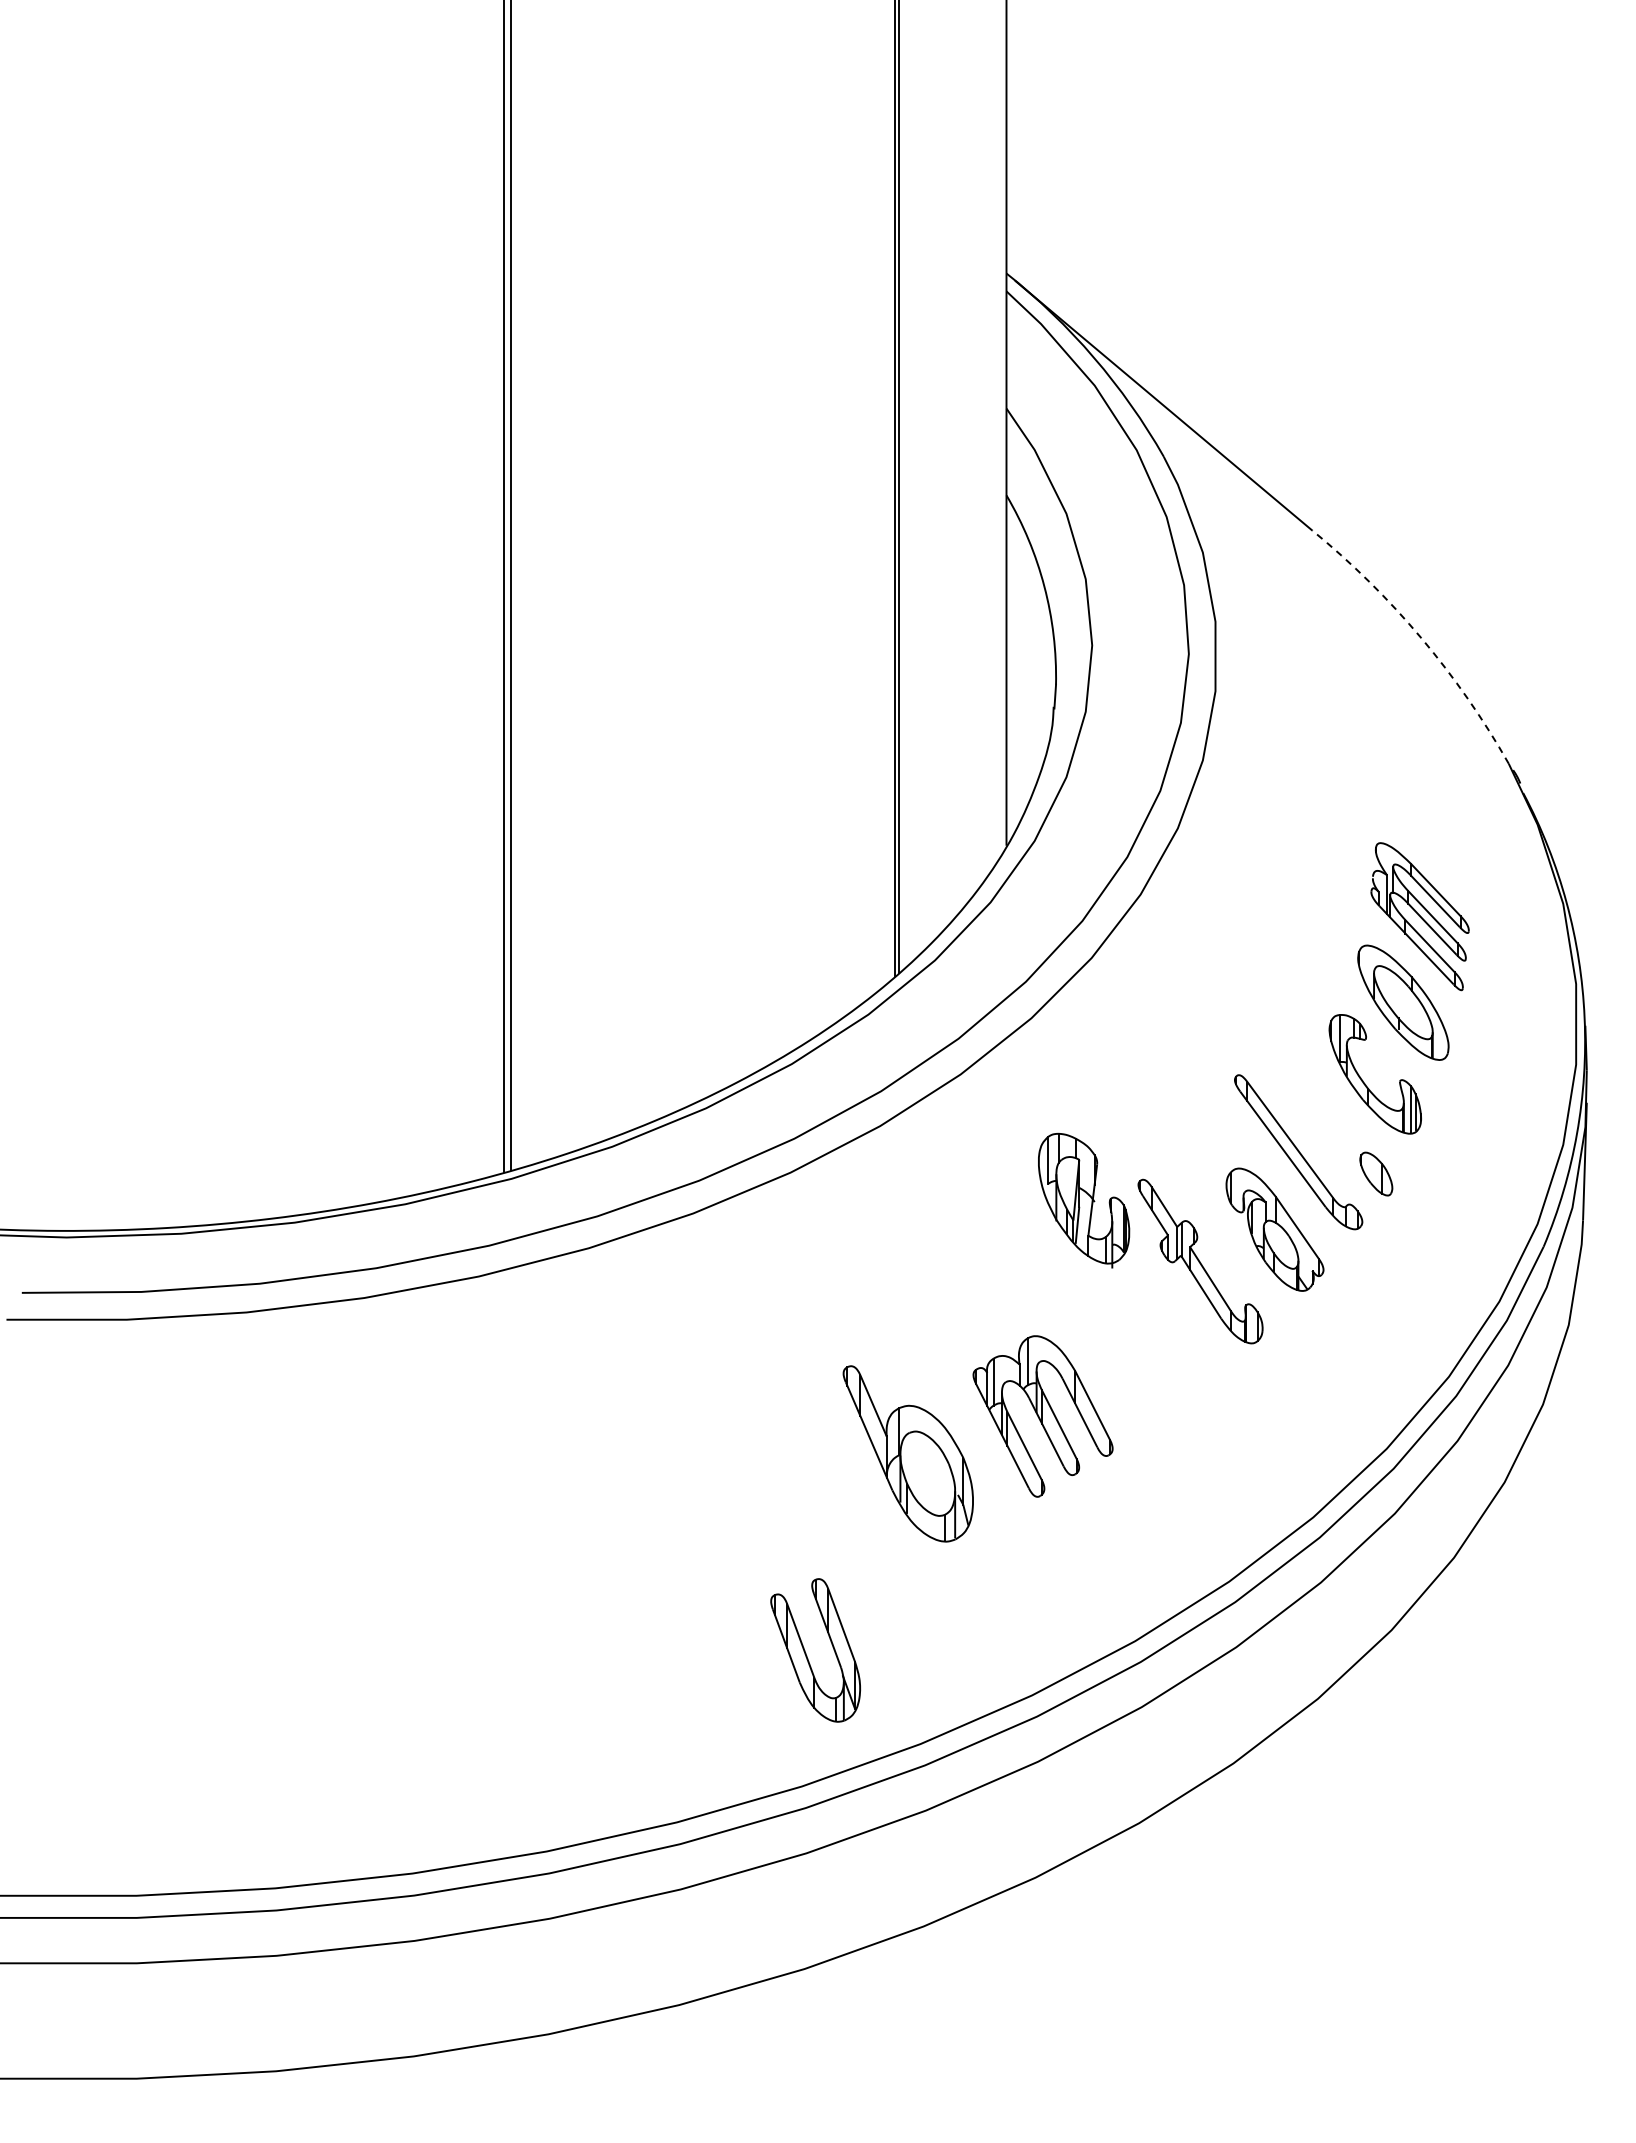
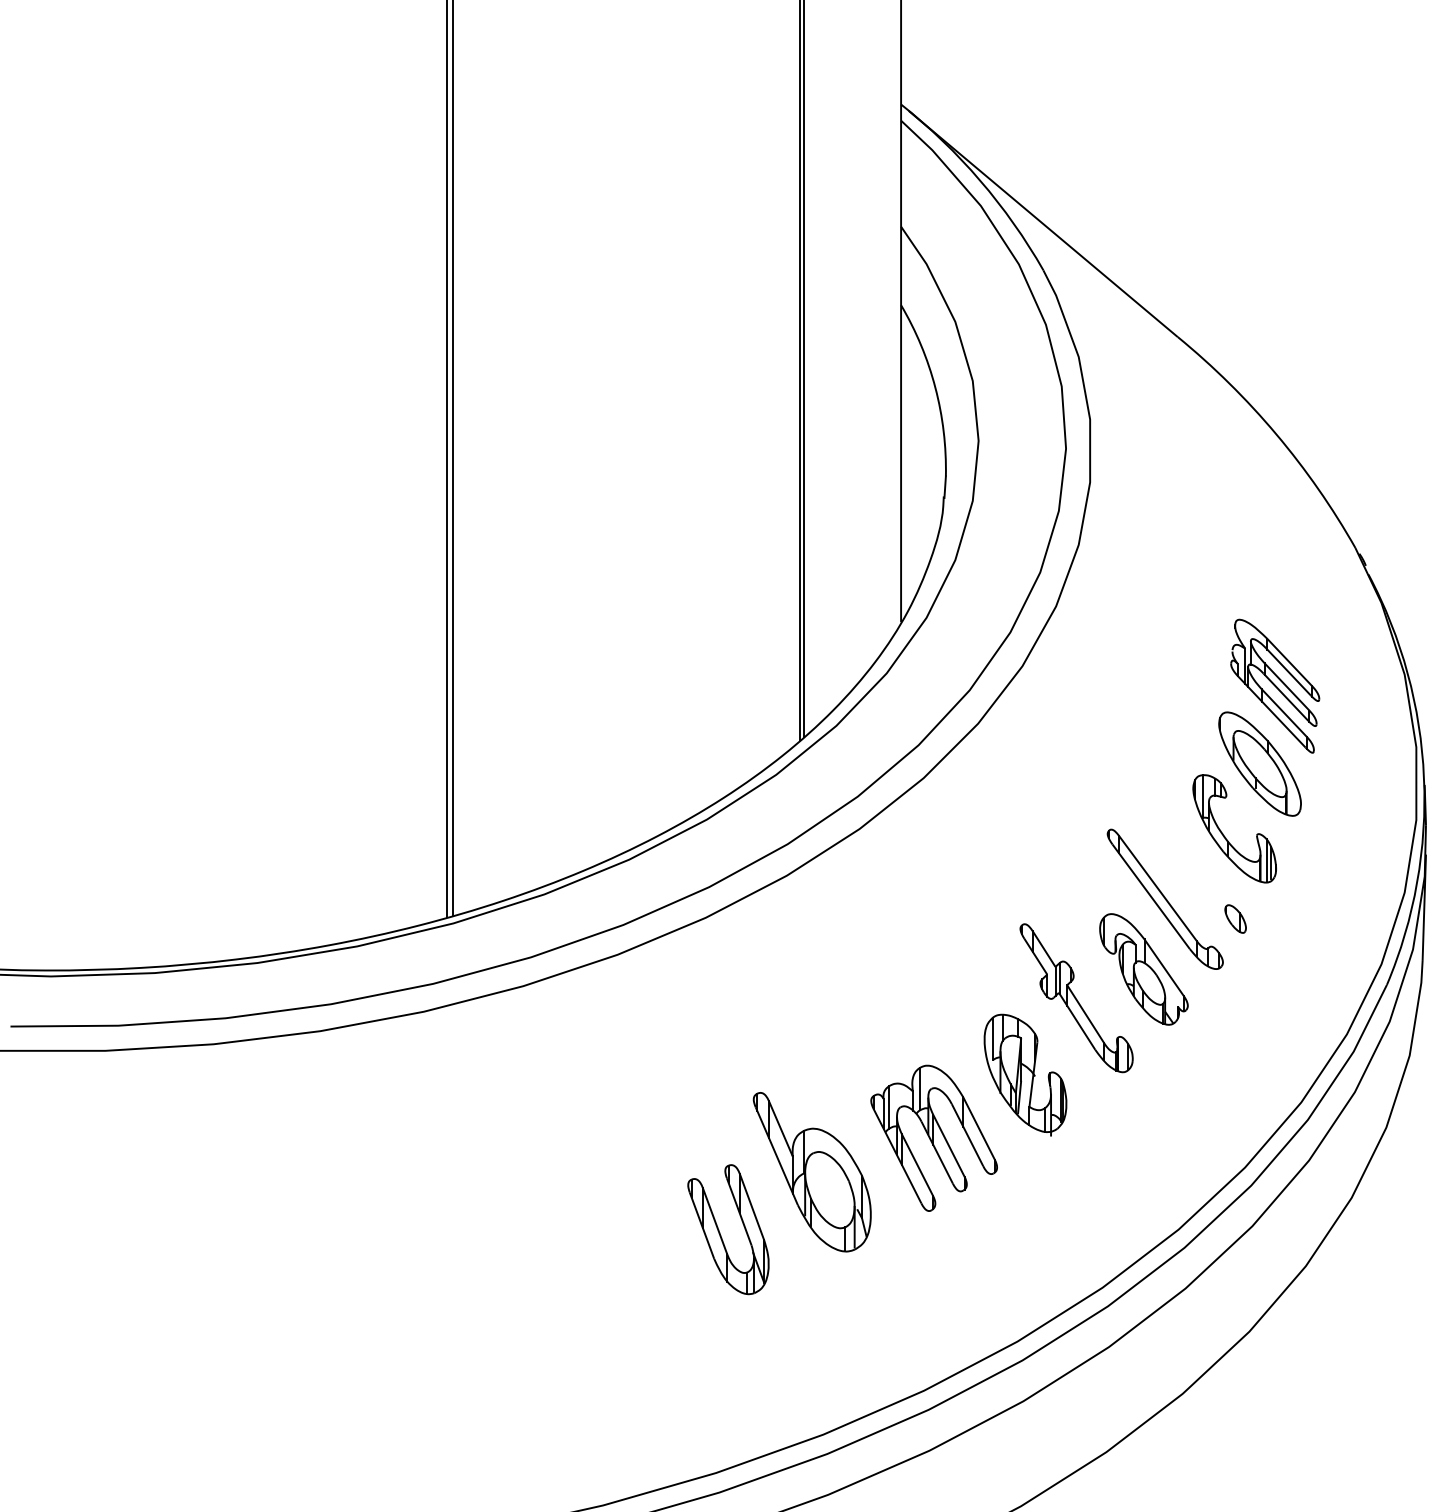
arc: (1421, 638) -> (1276, 434), dashed -> solid
part: (1376, 1173) -> (1235, 918), size x0.71
part: (1084, 1200) -> (1025, 1075), moved
part: (807, 1655) -> (721, 1234), moved

